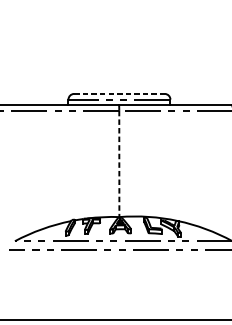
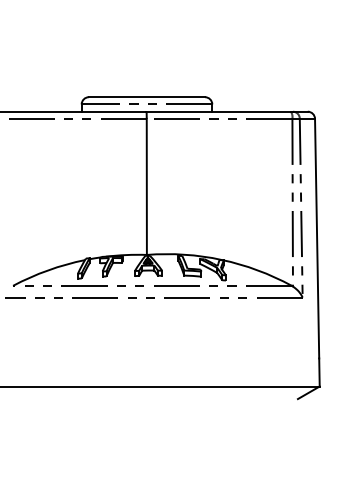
line: (119, 94) -> (147, 97), dashed -> solid
line: (119, 164) -> (146, 187), dashed -> solid

